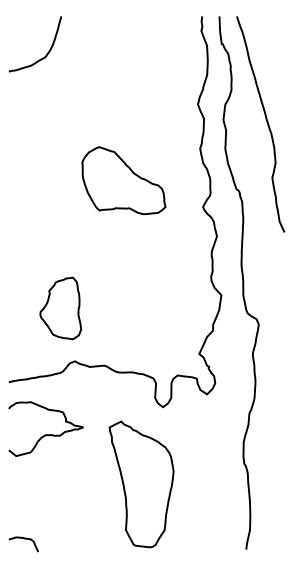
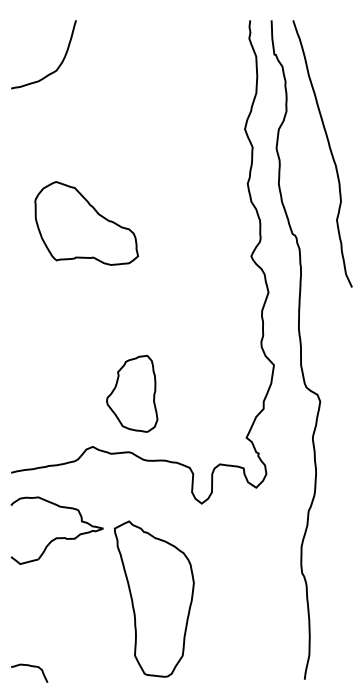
part: (123, 180) -> (86, 223), moved
part: (60, 308) -> (131, 393), moved
part: (141, 484) -> (154, 599), moved

